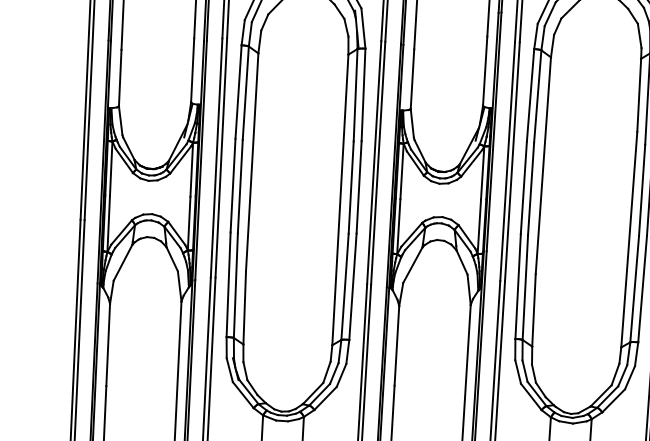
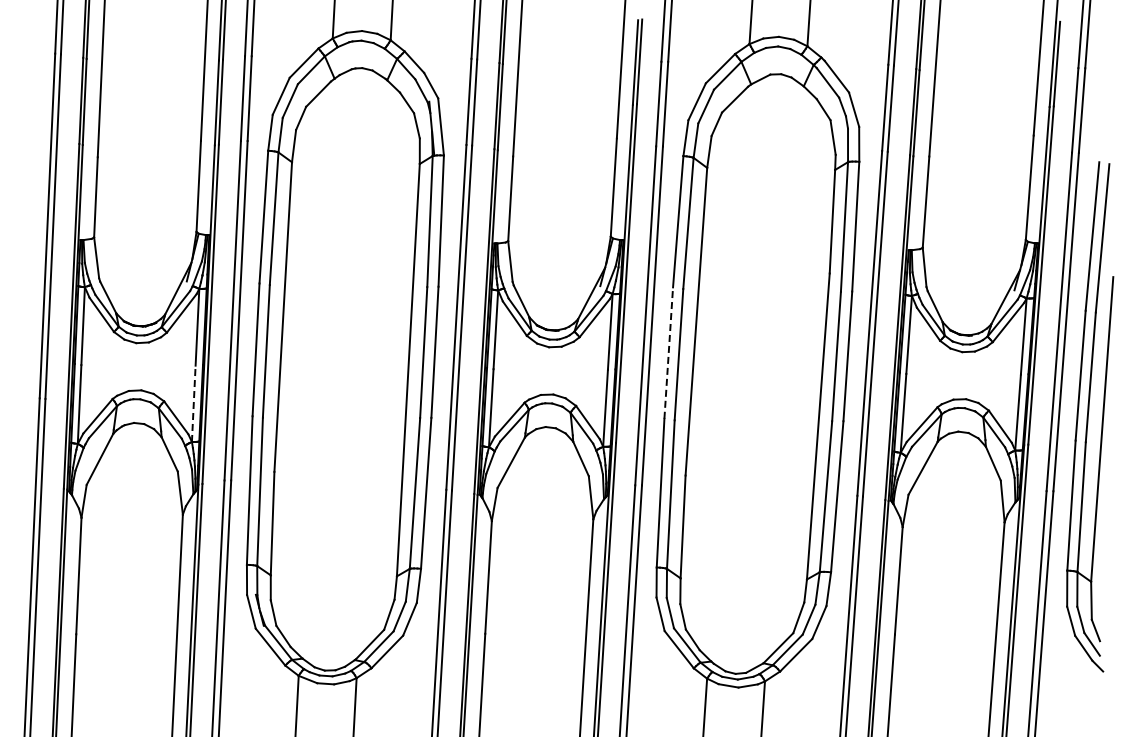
line: (523, 188) -> (668, 353), solid -> dashed
line: (188, 223) -> (193, 403), solid -> dashed

